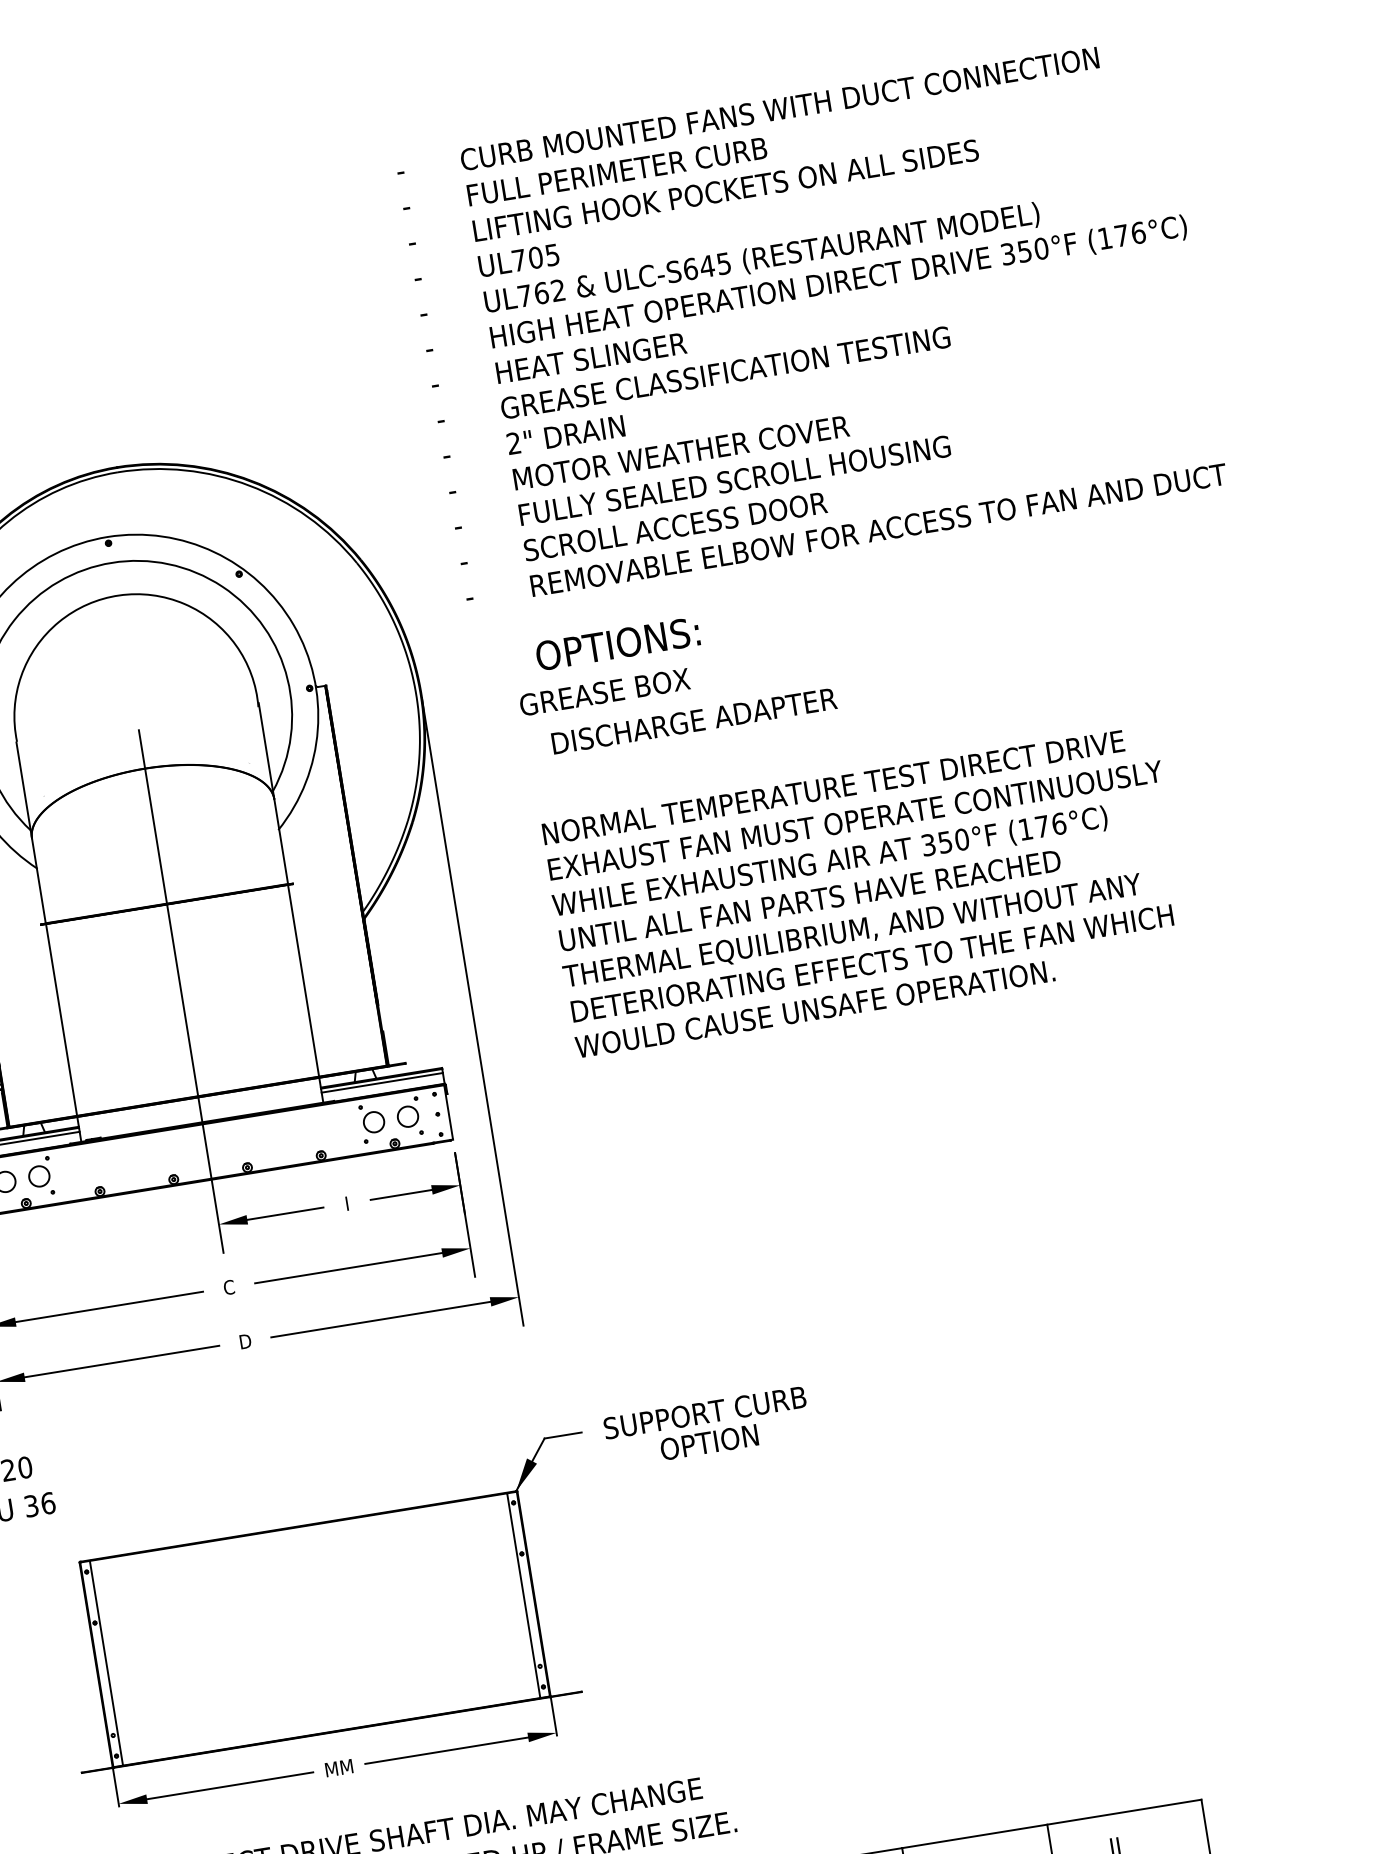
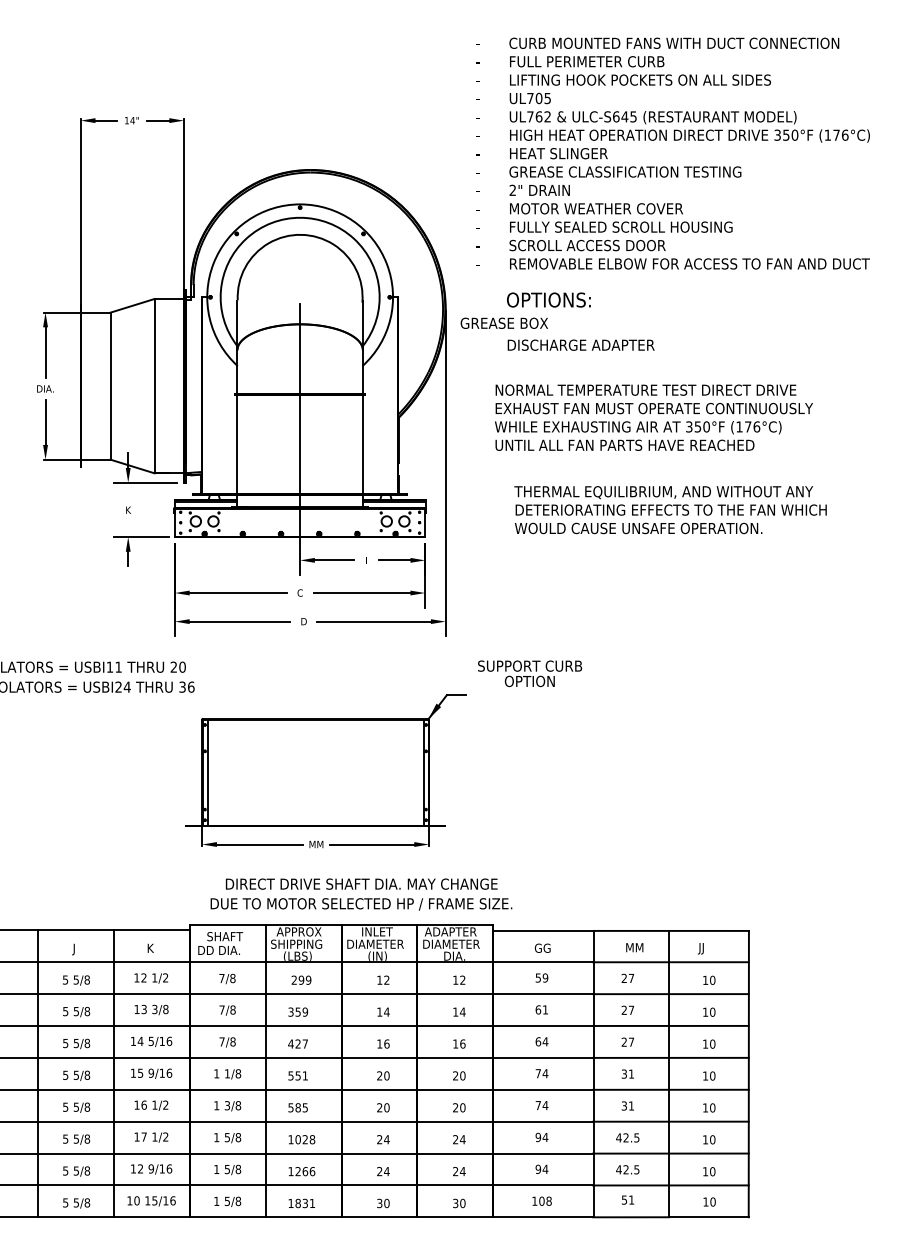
text: (602, 690) -> (503, 322), moved
text: (871, 964) -> (670, 510), moved
text: (708, 1426) -> (530, 673), moved

